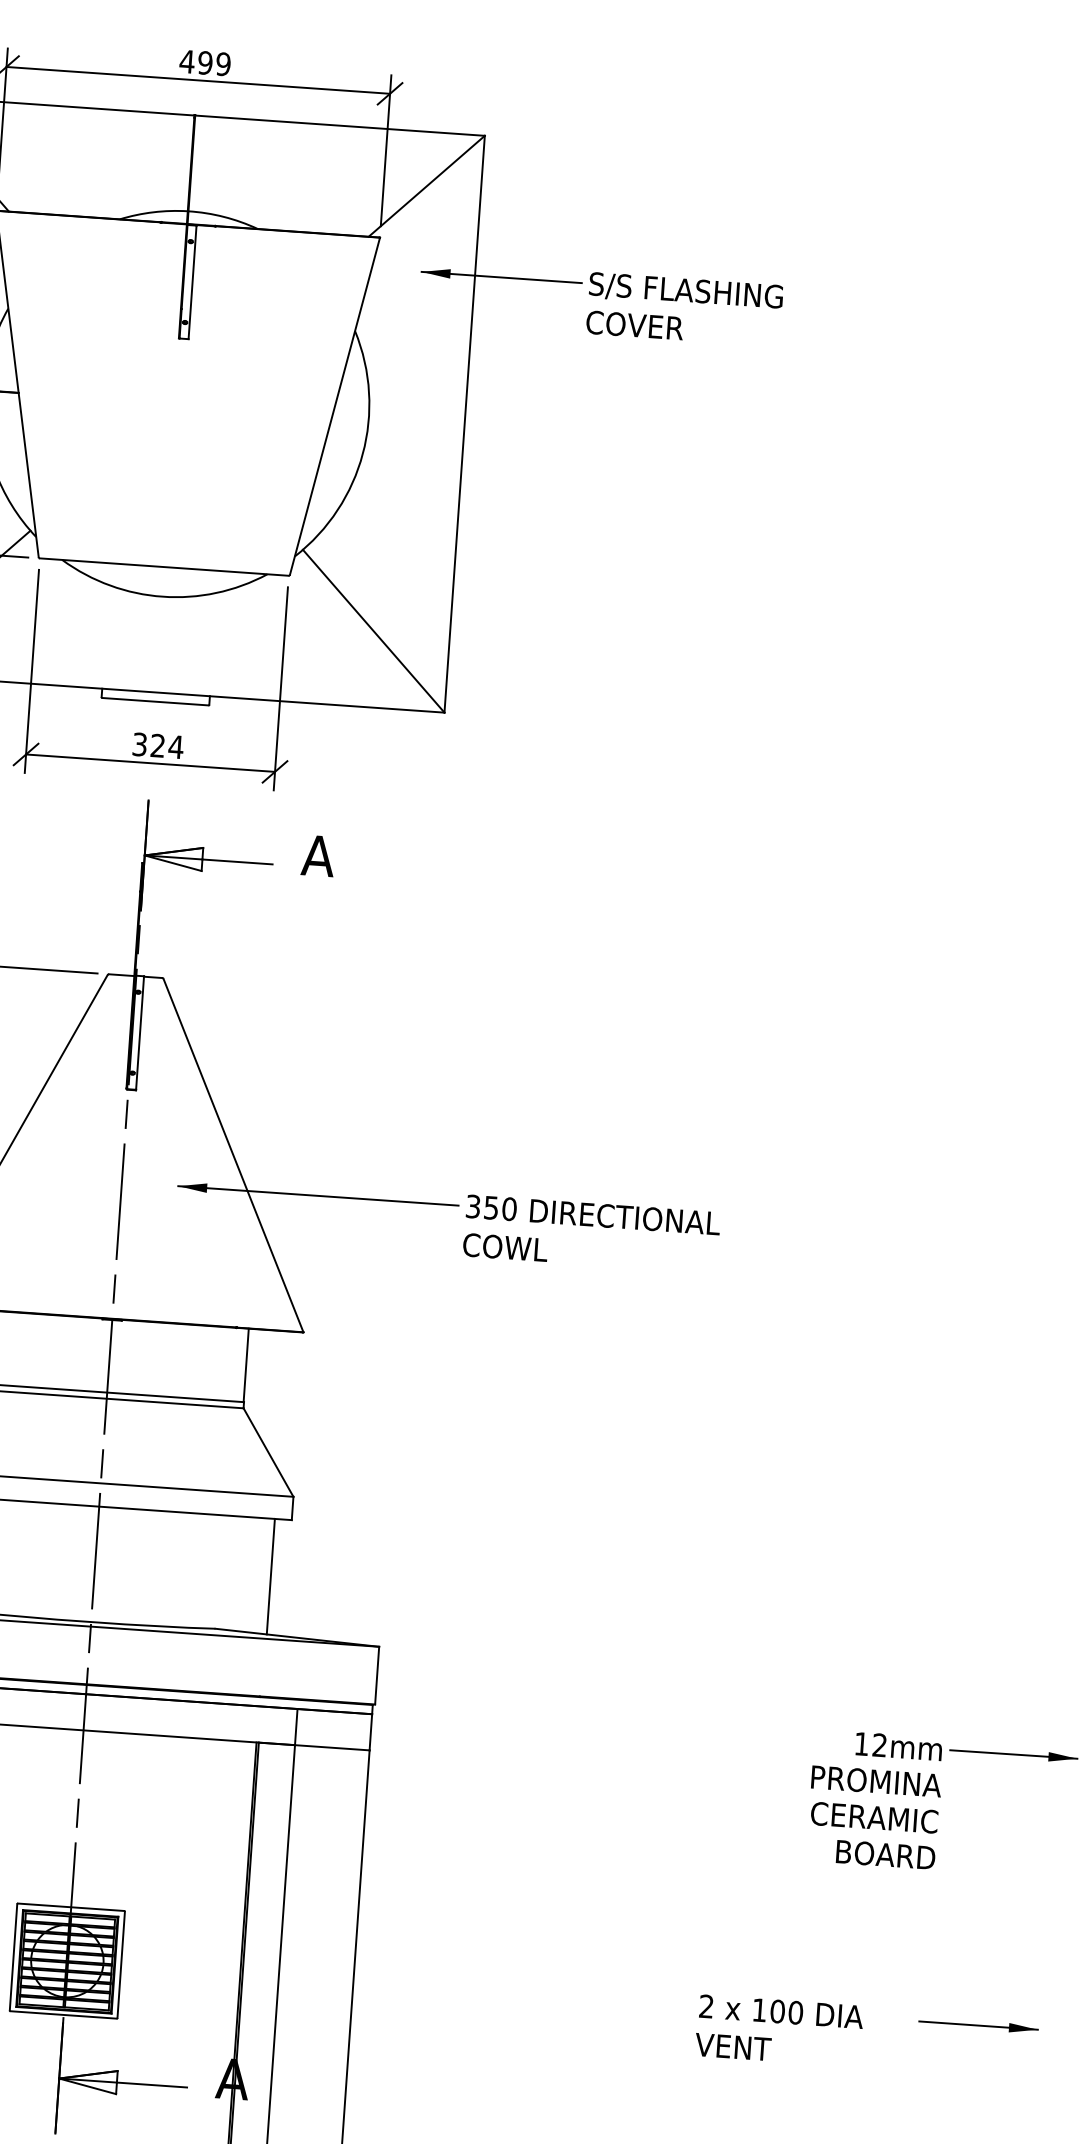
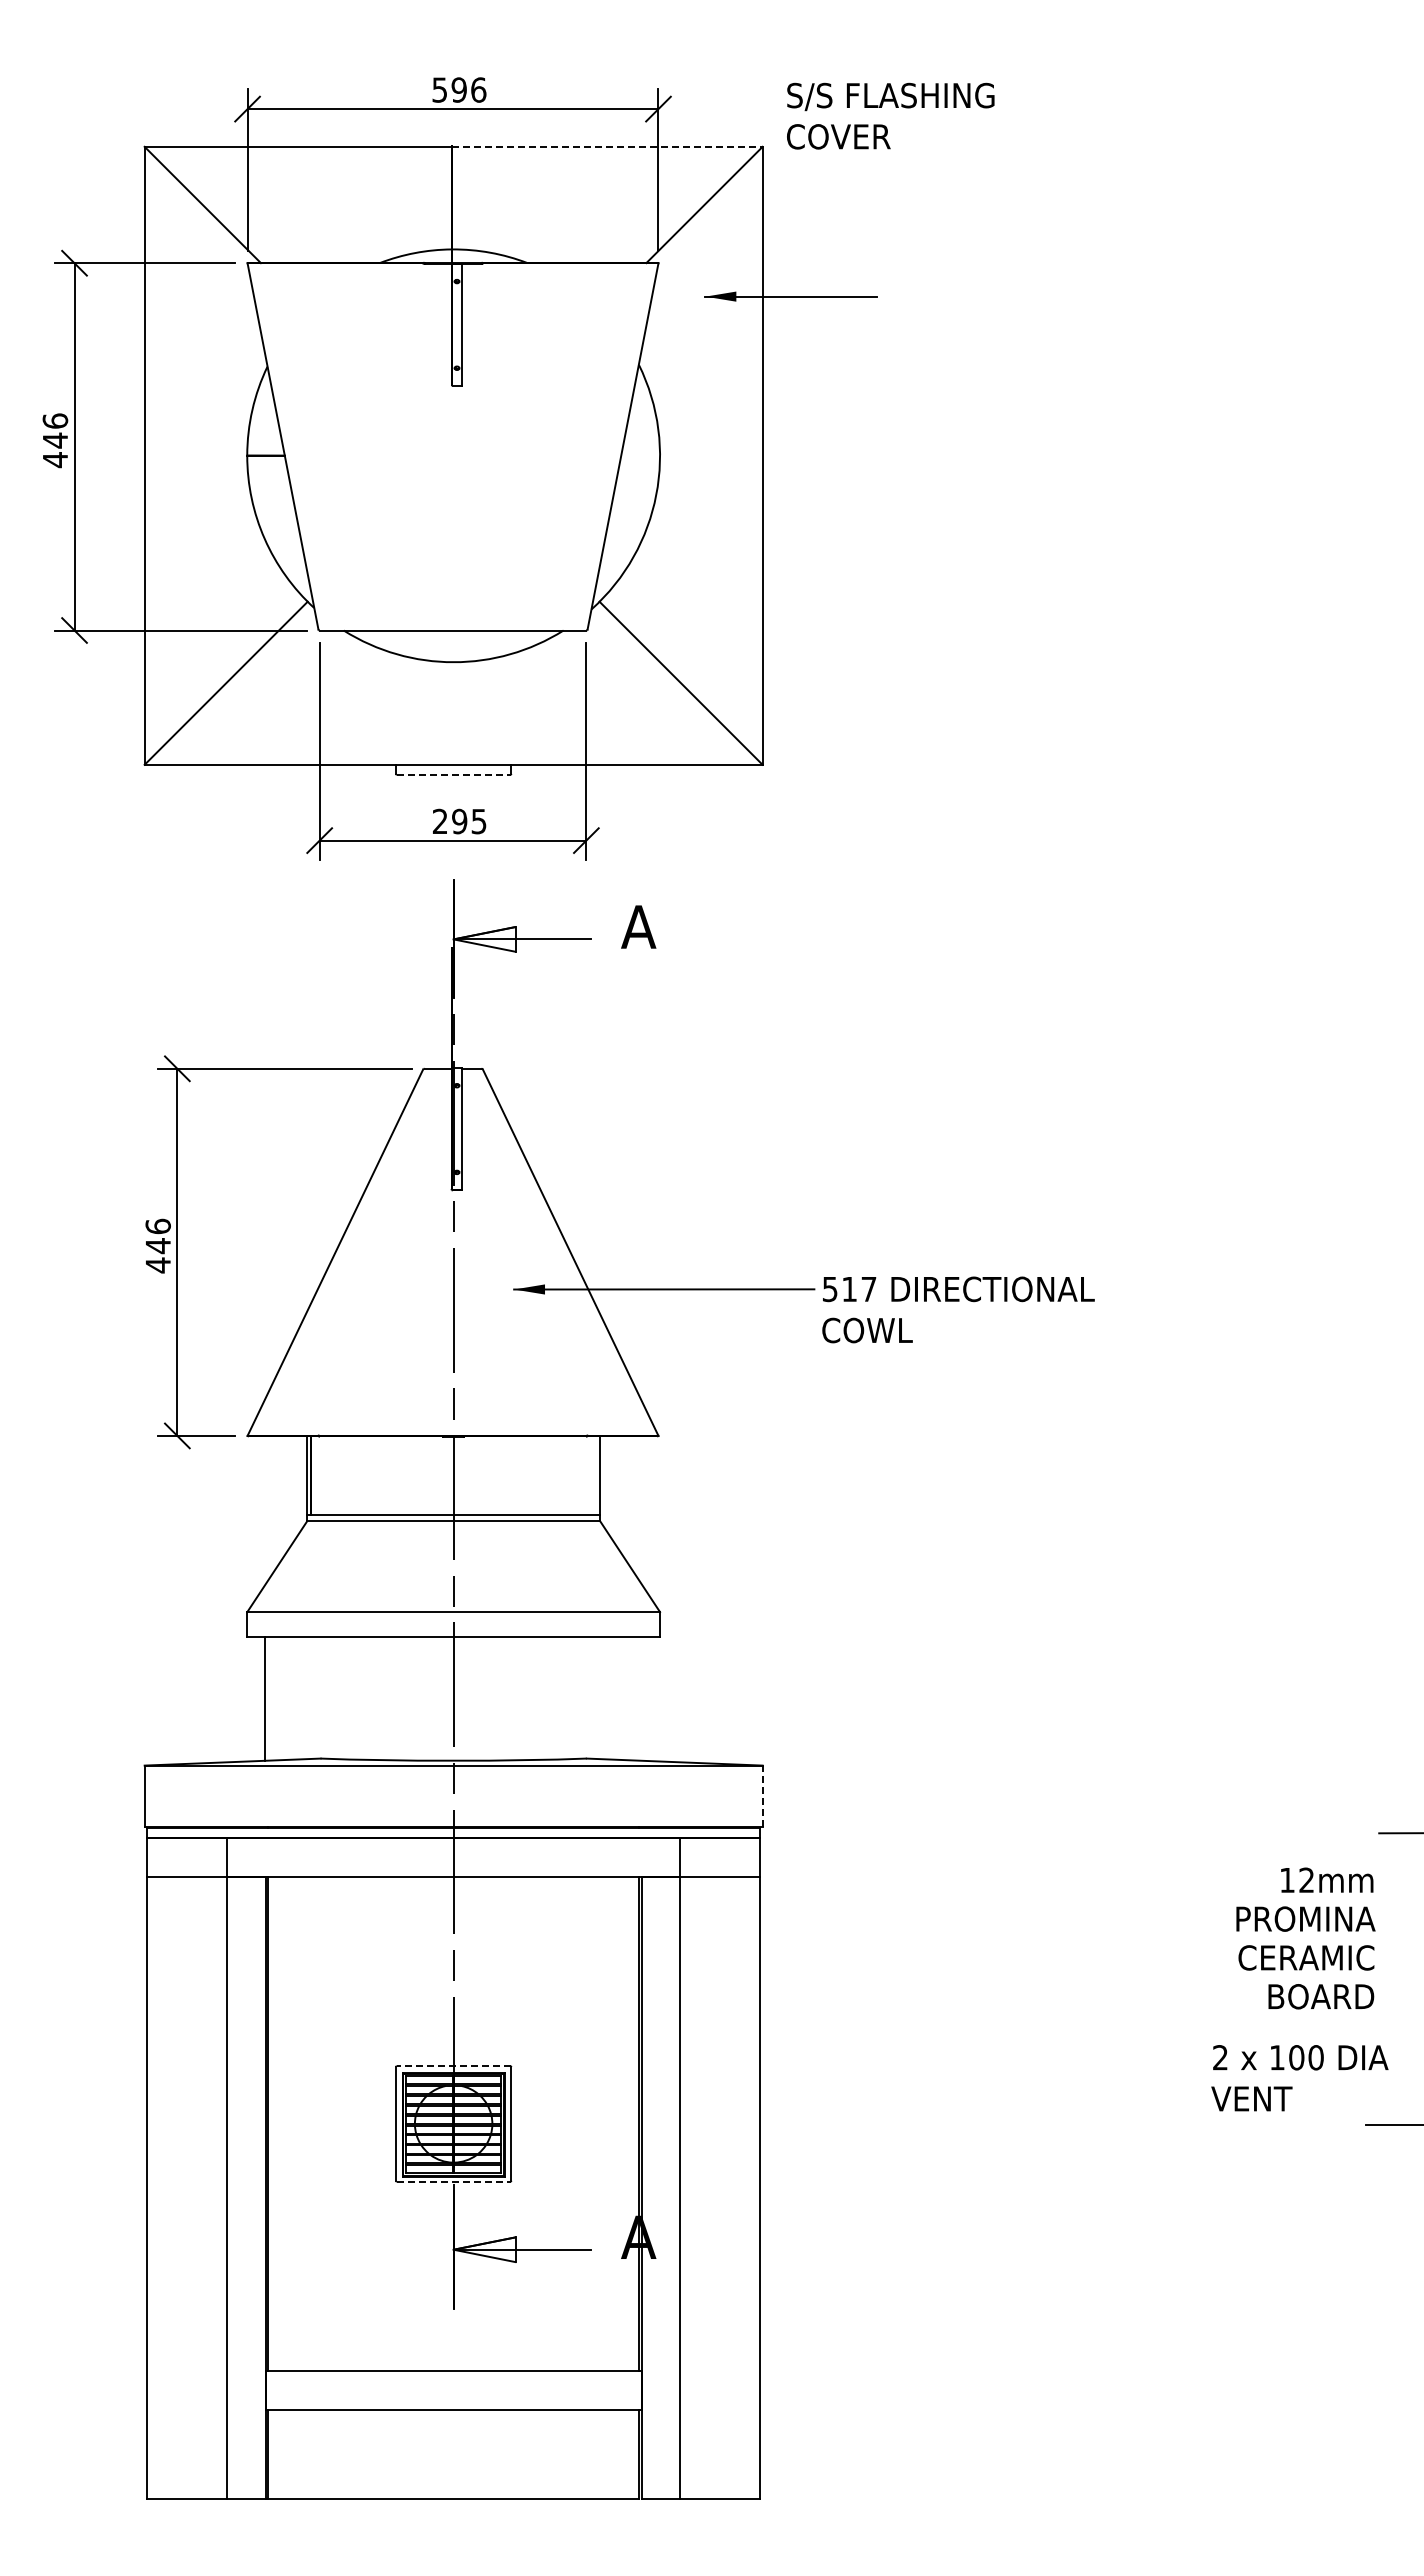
text: (204, 62) -> (458, 89), 499 -> 596
line: (340, 125) -> (607, 146), solid -> dashed
text: (684, 308) -> (890, 115), moved
line: (155, 701) -> (453, 774), solid -> dashed
text: (158, 745) -> (460, 821), 324 -> 295
text: (491, 1208) -> (849, 1289), 350 -> 517
line: (270, 1576) -> (641, 1698), removed
line: (377, 1675) -> (762, 1796), solid -> dashed
text: (874, 1799) -> (1305, 1938), moved
line: (70, 1907) -> (453, 2066), solid -> dashed
line: (63, 2014) -> (453, 2181), solid -> dashed
text: (778, 2031) -> (1299, 2078), moved

